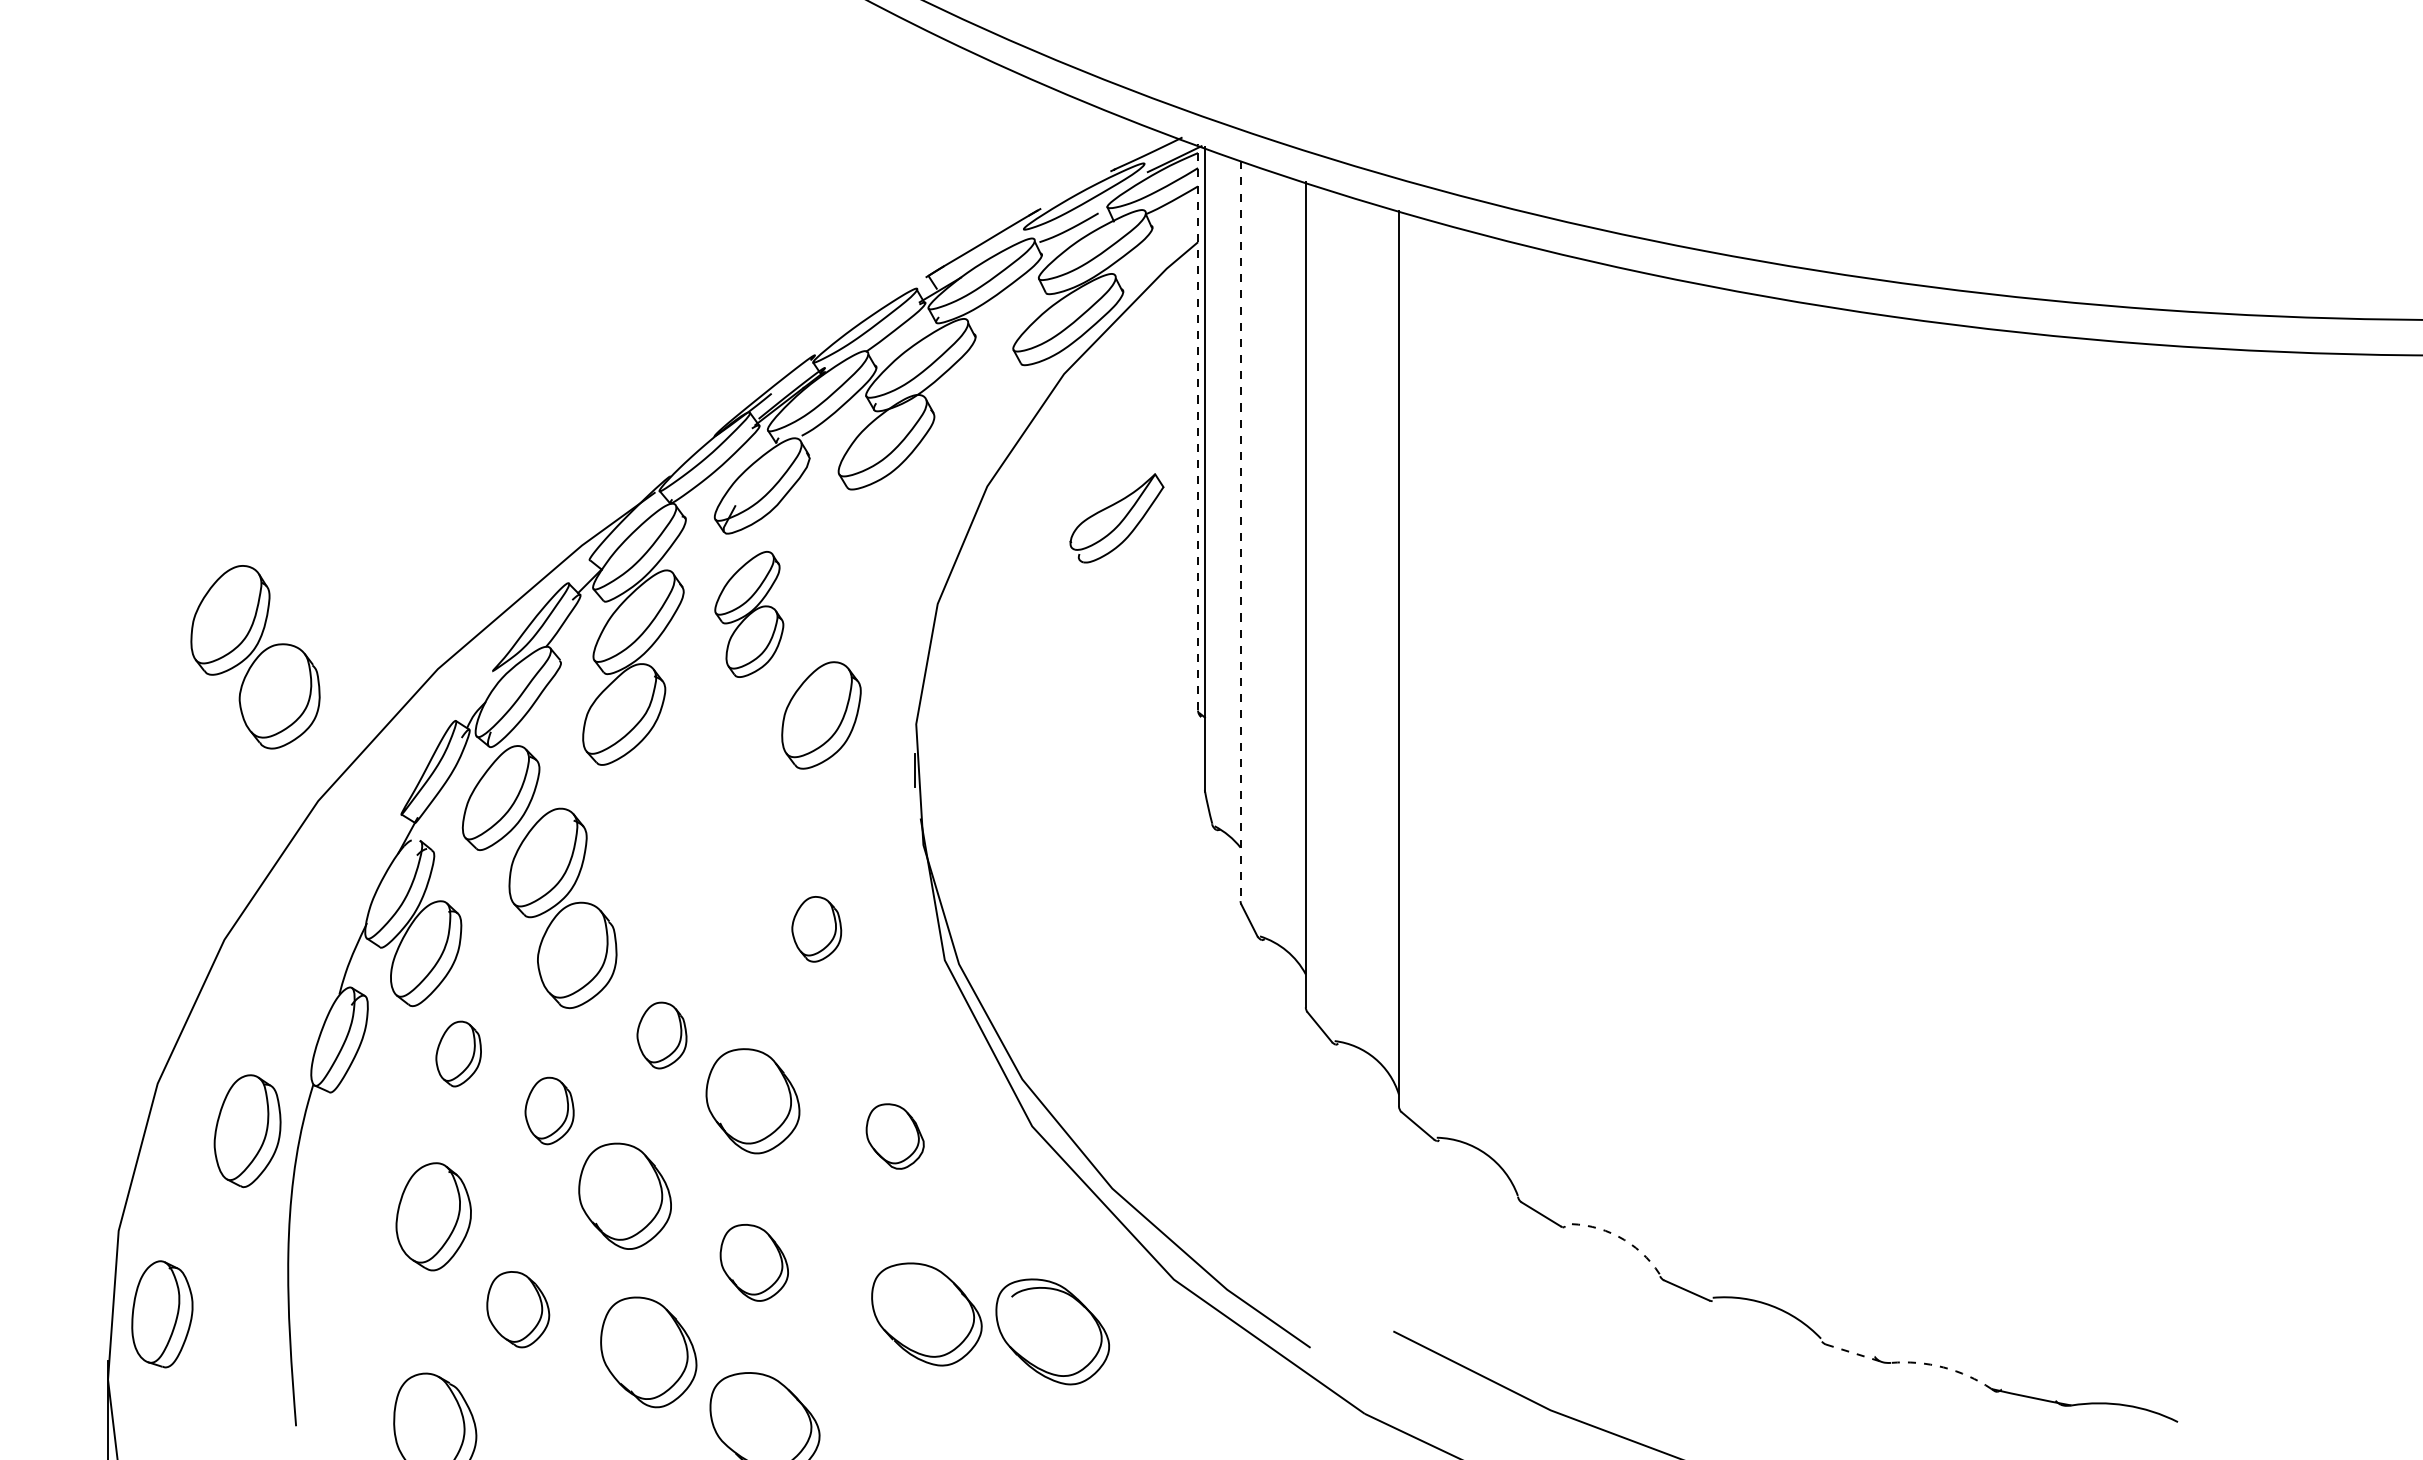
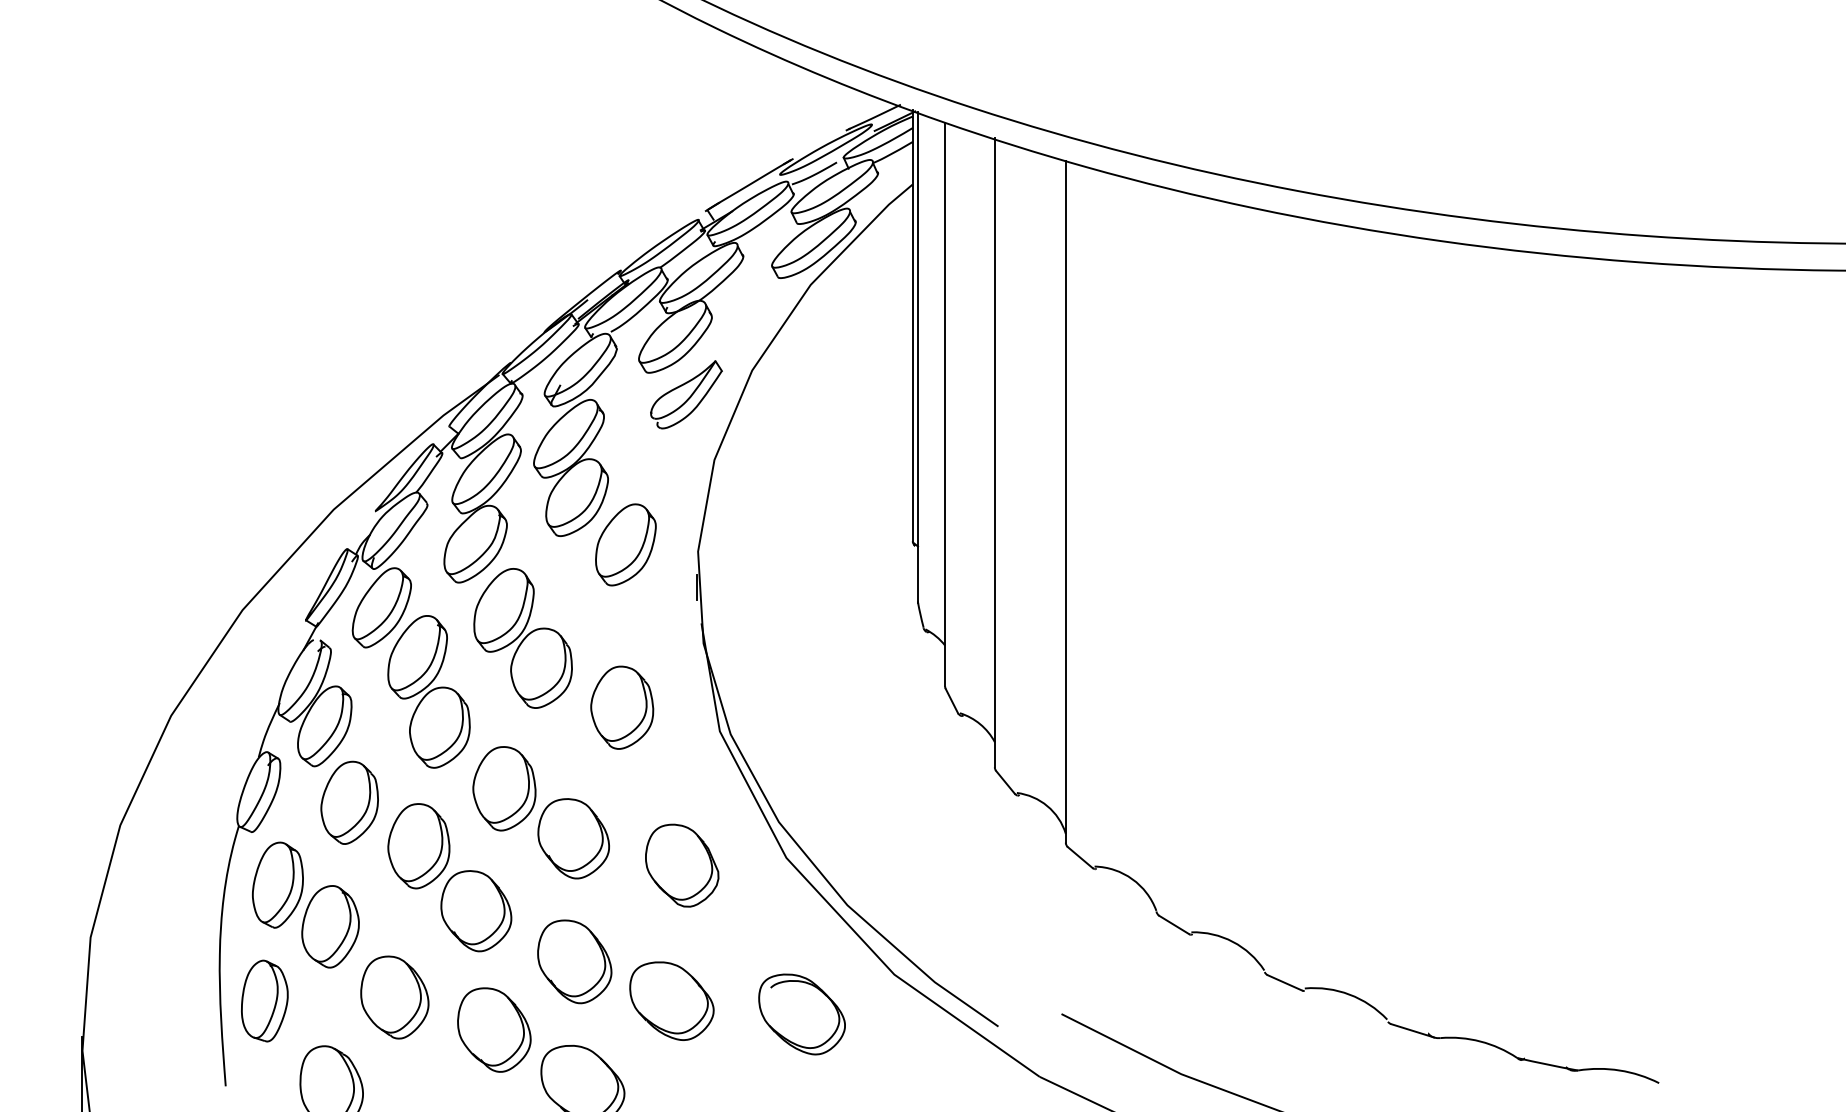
line: (1198, 426) -> (913, 324), dashed -> solid
part: (1116, 518) -> (686, 394), moved
line: (1240, 531) -> (945, 404), dashed -> solid
part: (748, 614) -> (570, 468), size x1.43
part: (255, 657) -> (523, 638), moved
part: (816, 929) -> (622, 707), size x1.67
part: (661, 1035) -> (504, 788), size x1.67
part: (458, 1053) -> (349, 802), size x1.67
part: (549, 1110) -> (418, 845), size x1.67
part: (247, 1131) -> (277, 885), moved
part: (894, 1136) -> (681, 865), size x1.67
arc: (1618, 1236) -> (1233, 941), dashed -> solid
part: (754, 1262) -> (574, 961), size x1.43
part: (518, 1309) -> (395, 997), size x1.43
part: (162, 1314) -> (264, 1001), moved
part: (926, 1314) -> (671, 1001), moved
line: (1854, 1353) -> (1412, 1030), dashed -> solid
arc: (1943, 1367) -> (1480, 1041), dashed -> solid

